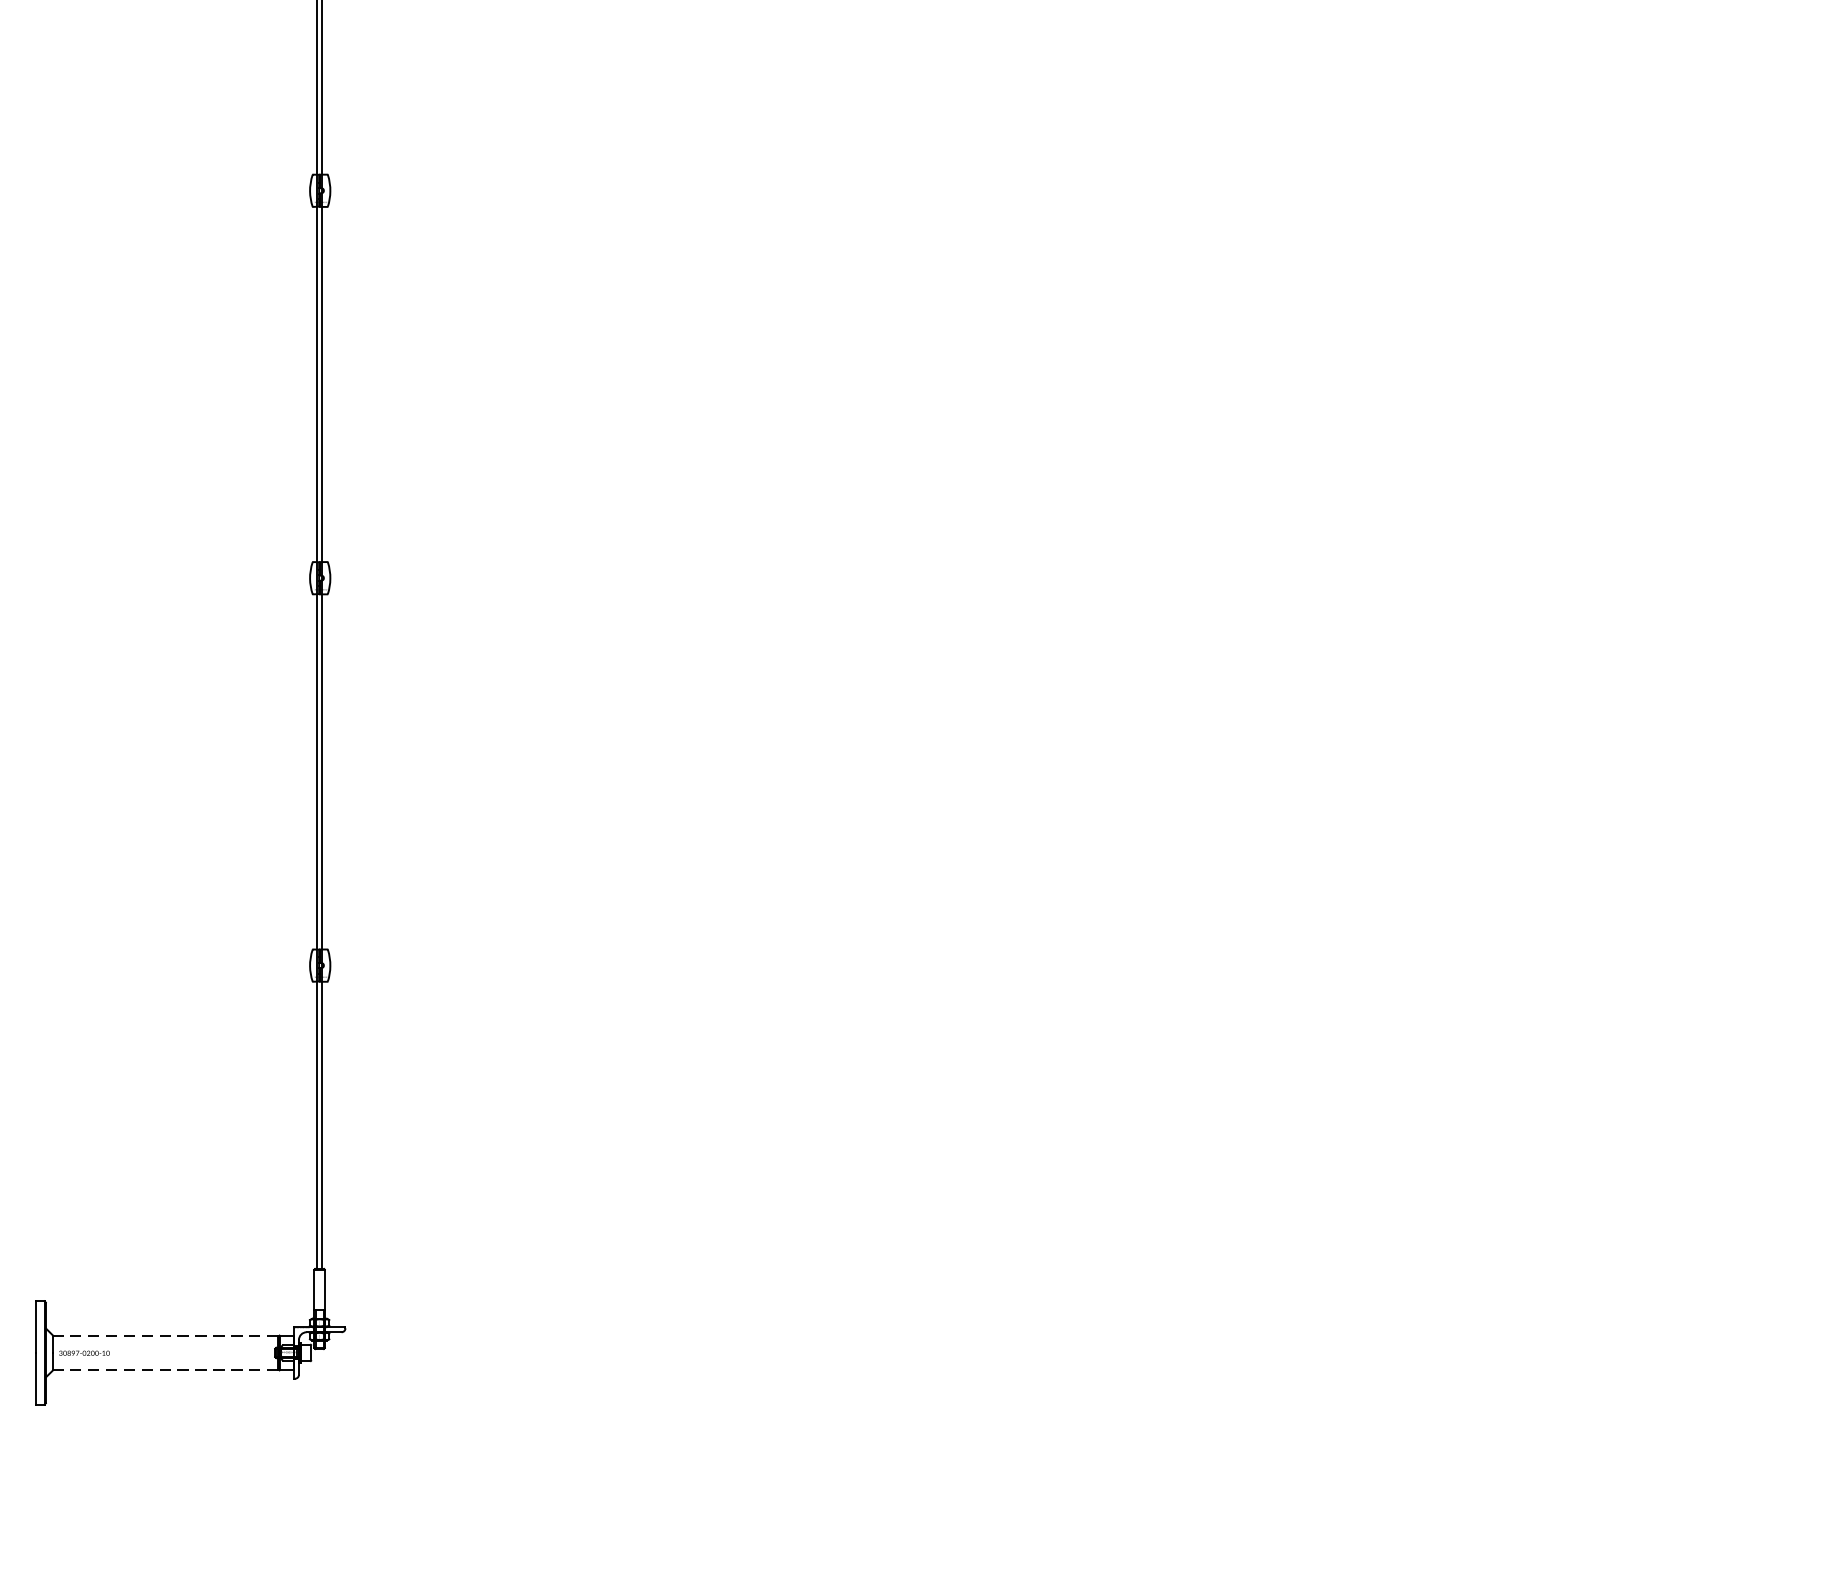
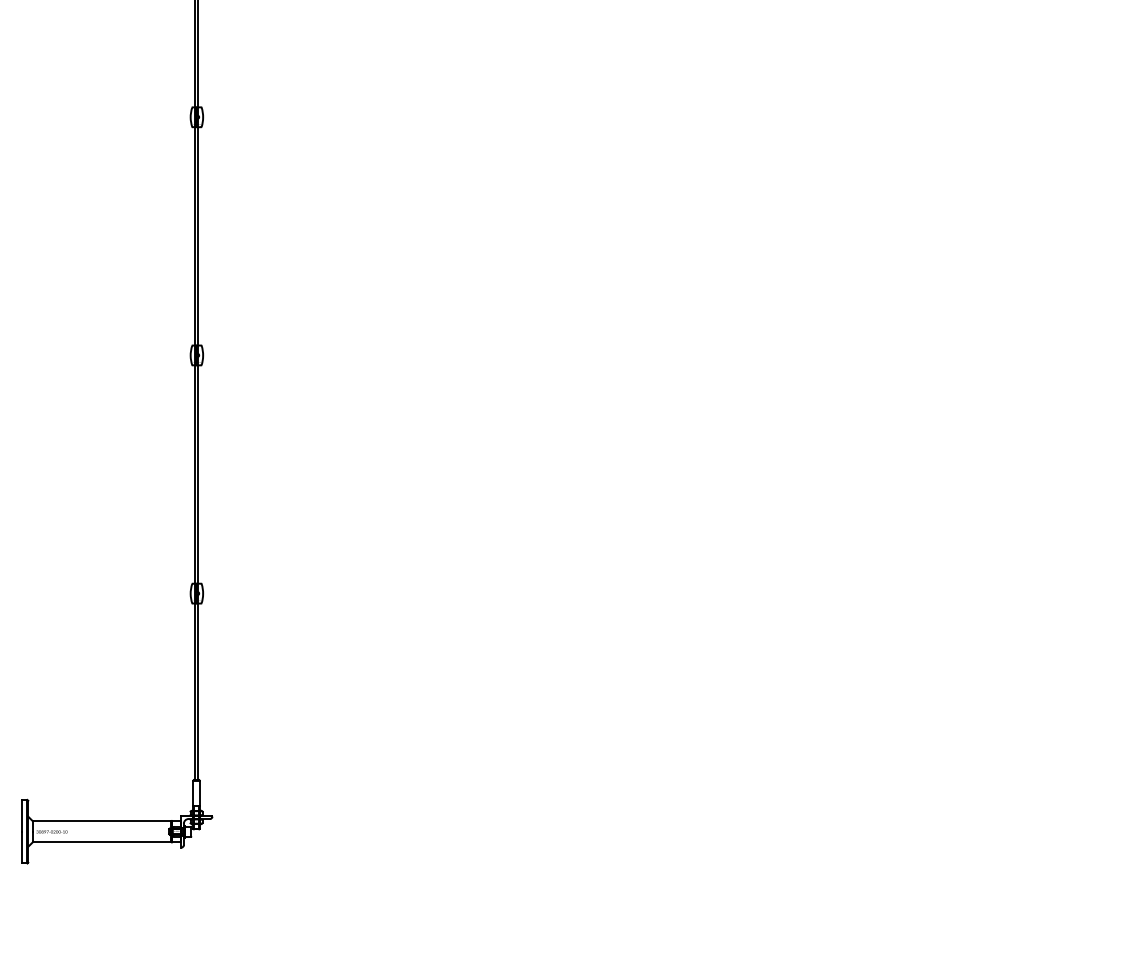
line: (165, 1336) -> (101, 821), dashed -> solid
line: (165, 1370) -> (101, 842), dashed -> solid

